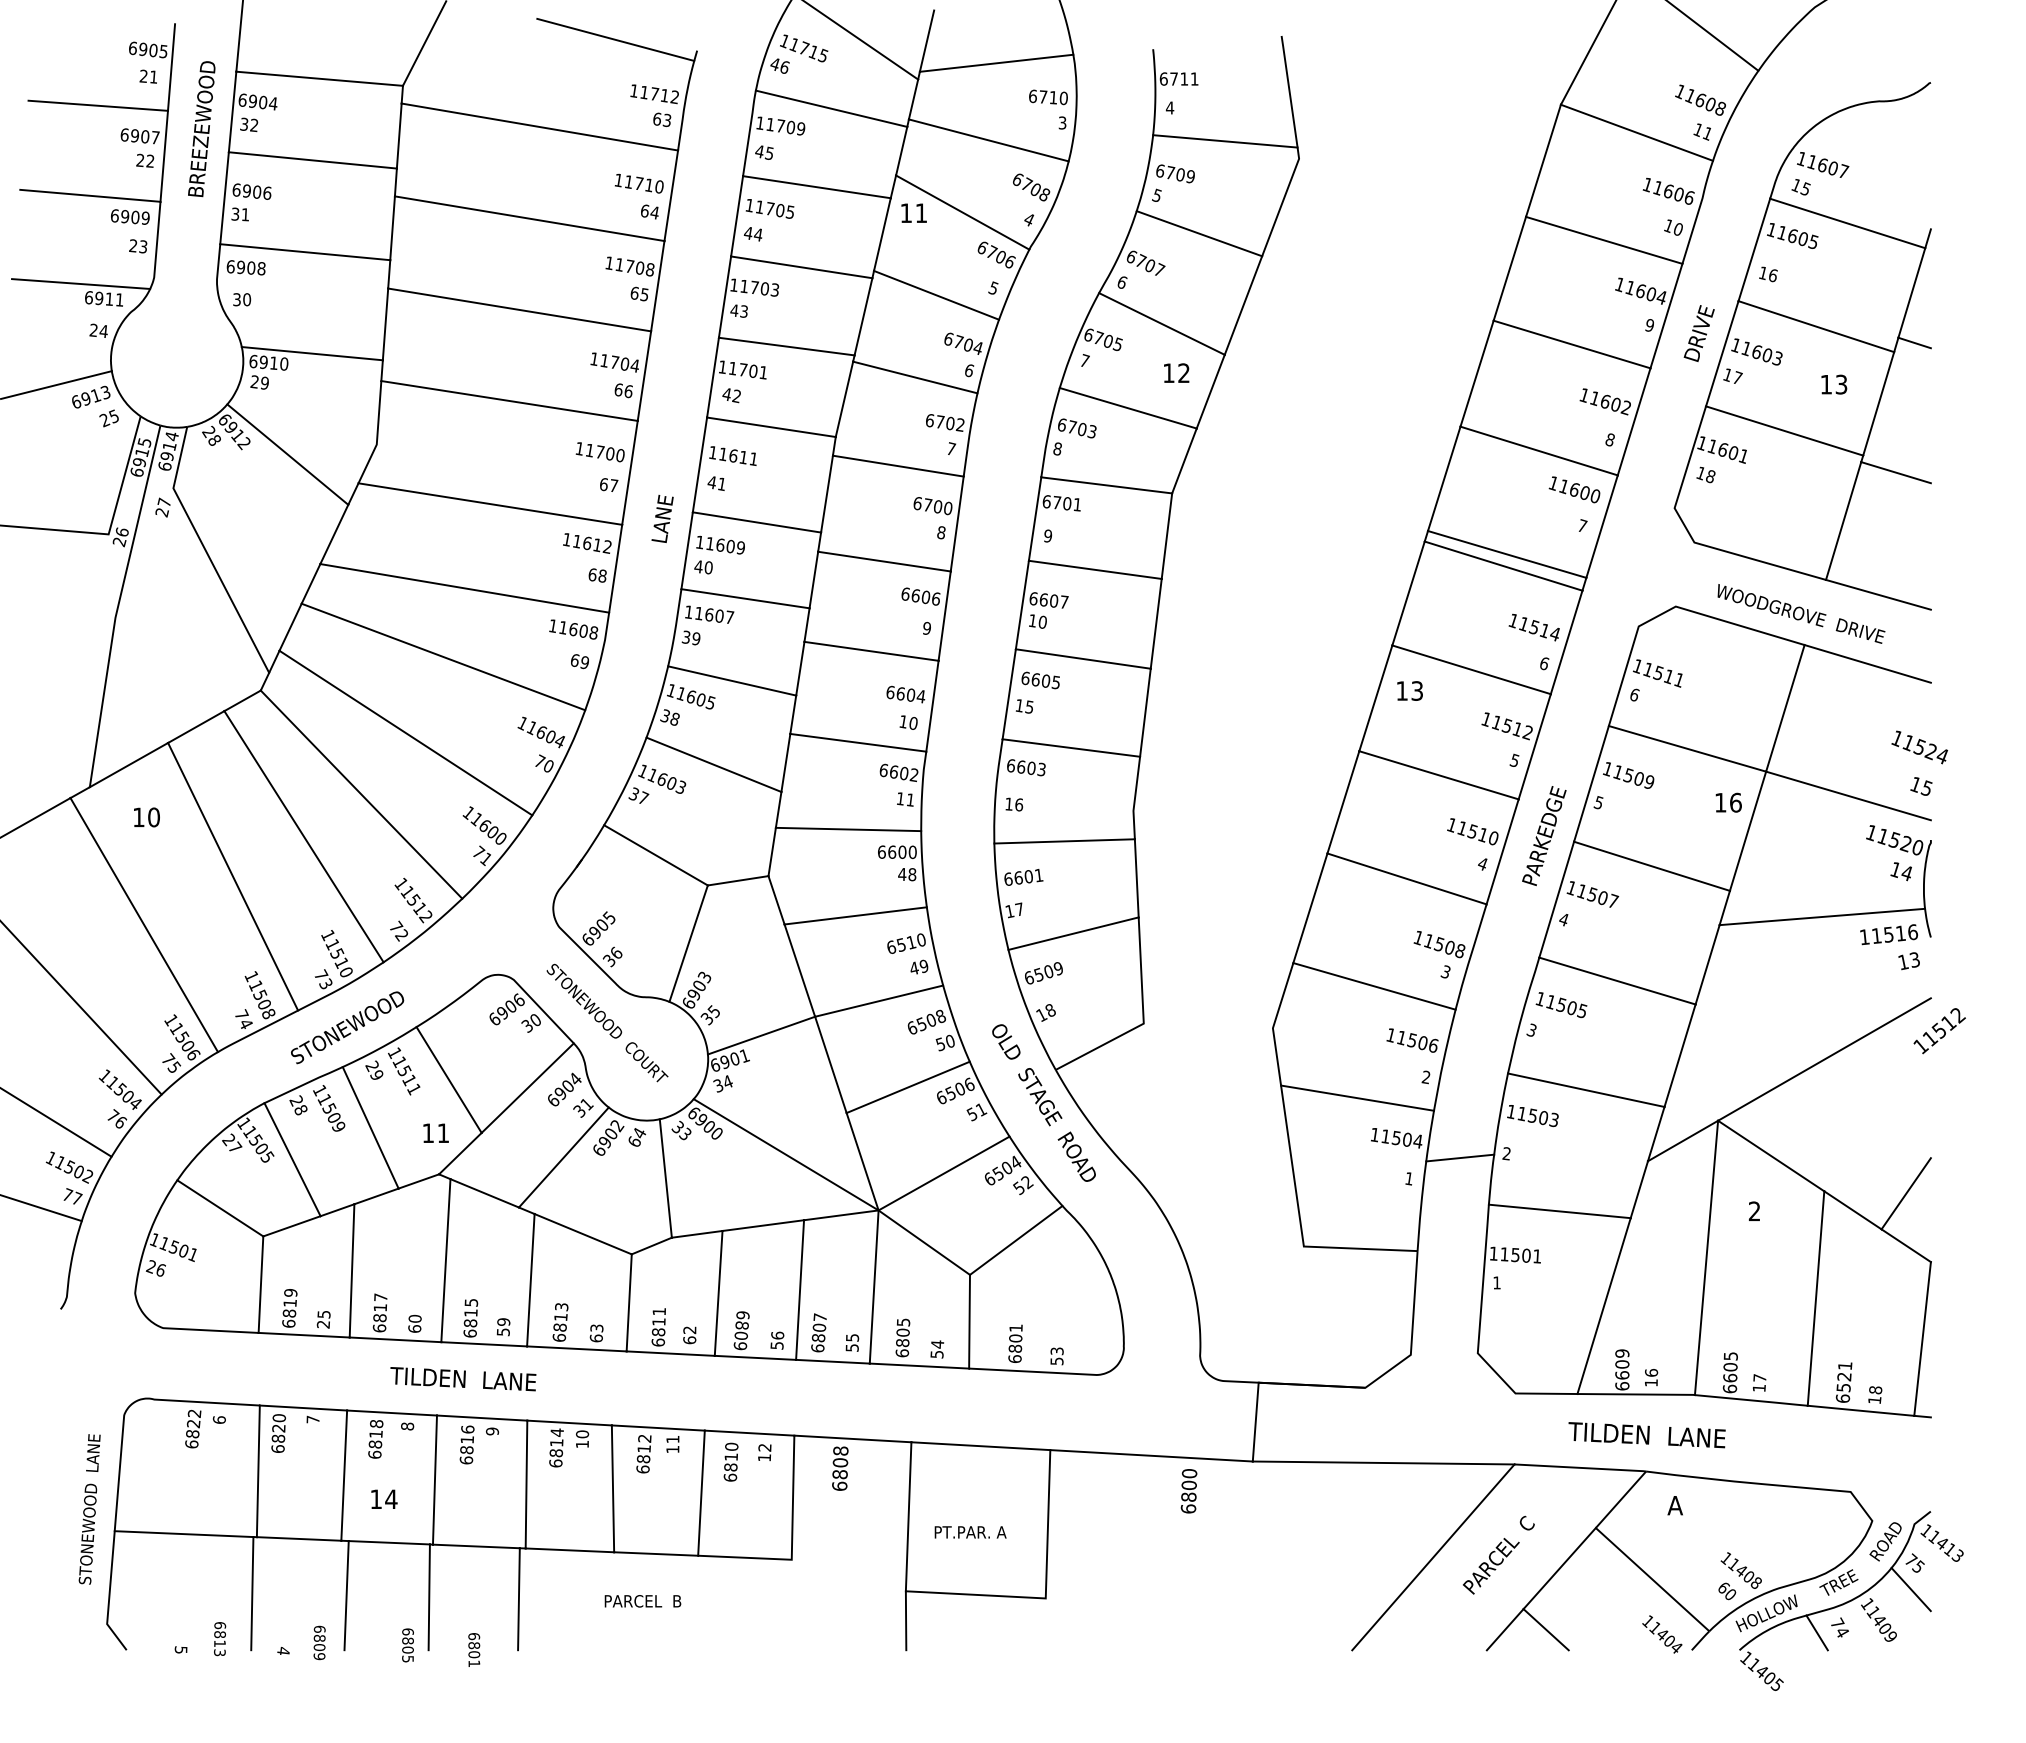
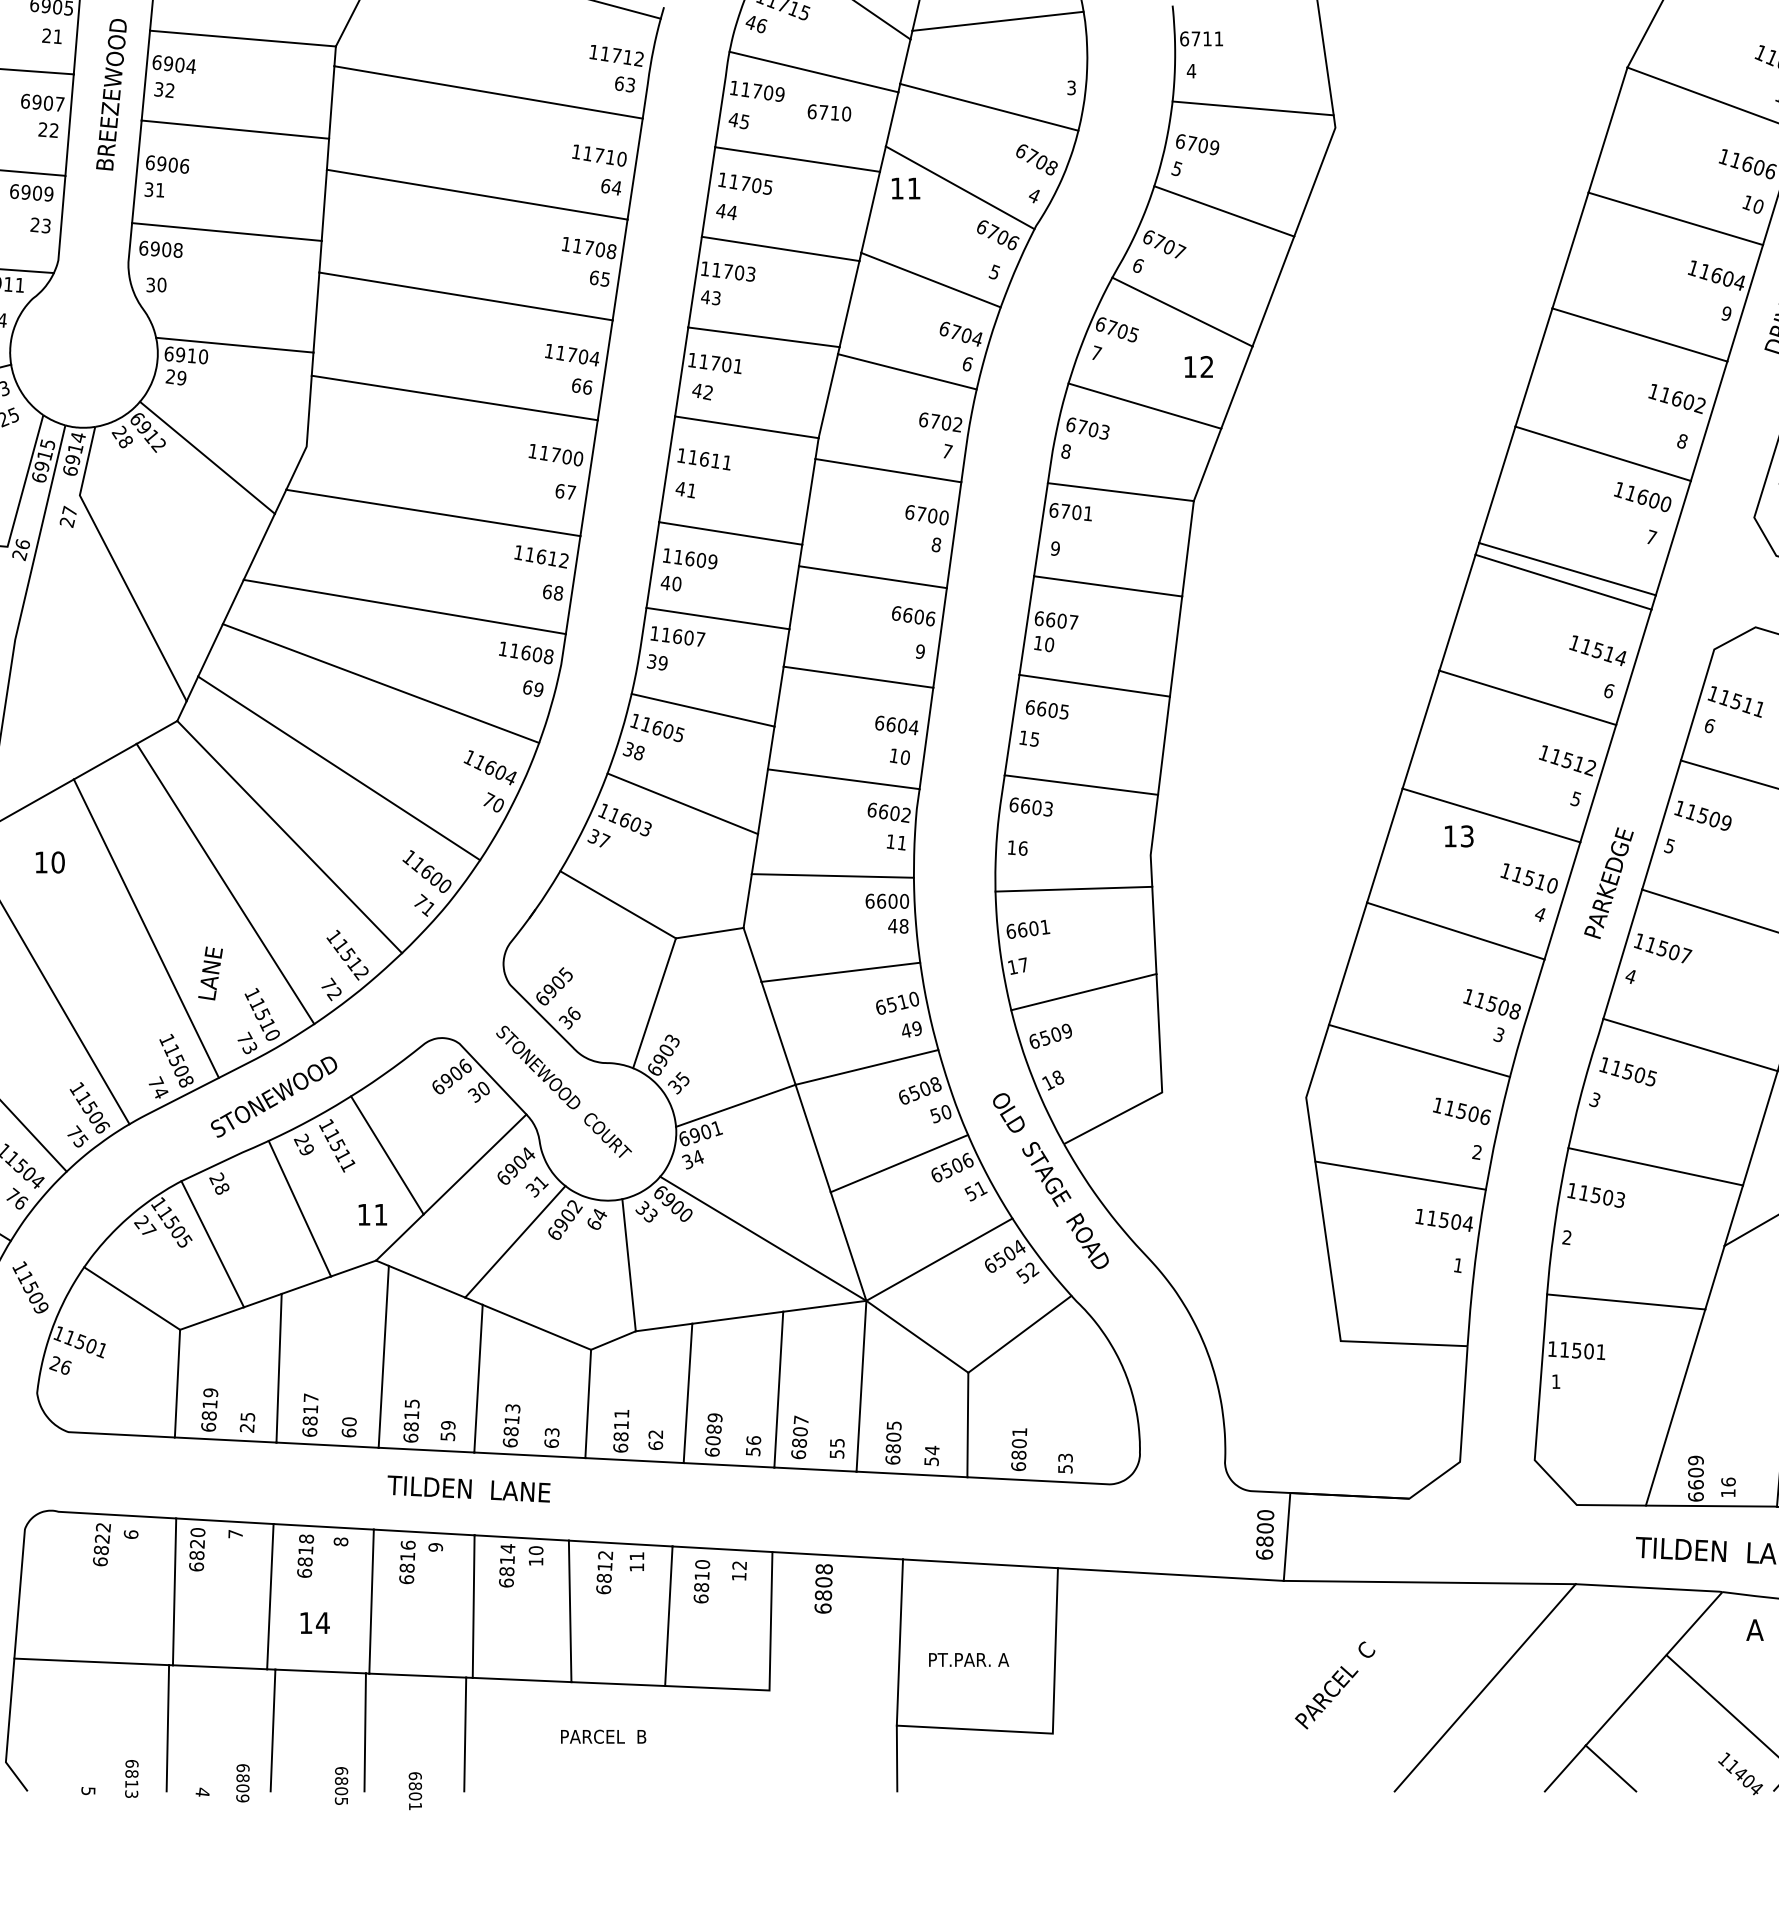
text: (1048, 97) -> (829, 113), moved
text: (662, 518) -> (210, 972), moved
text: (1409, 690) -> (1458, 835), moved
text: (329, 1108) -> (30, 1287), moved
line: (1460, 1157) -> (1515, 1241), removed
text: (463, 1379) -> (469, 1489), moved
text: (1188, 1491) -> (1264, 1535), moved
text: (1498, 1554) -> (1334, 1684), moved

